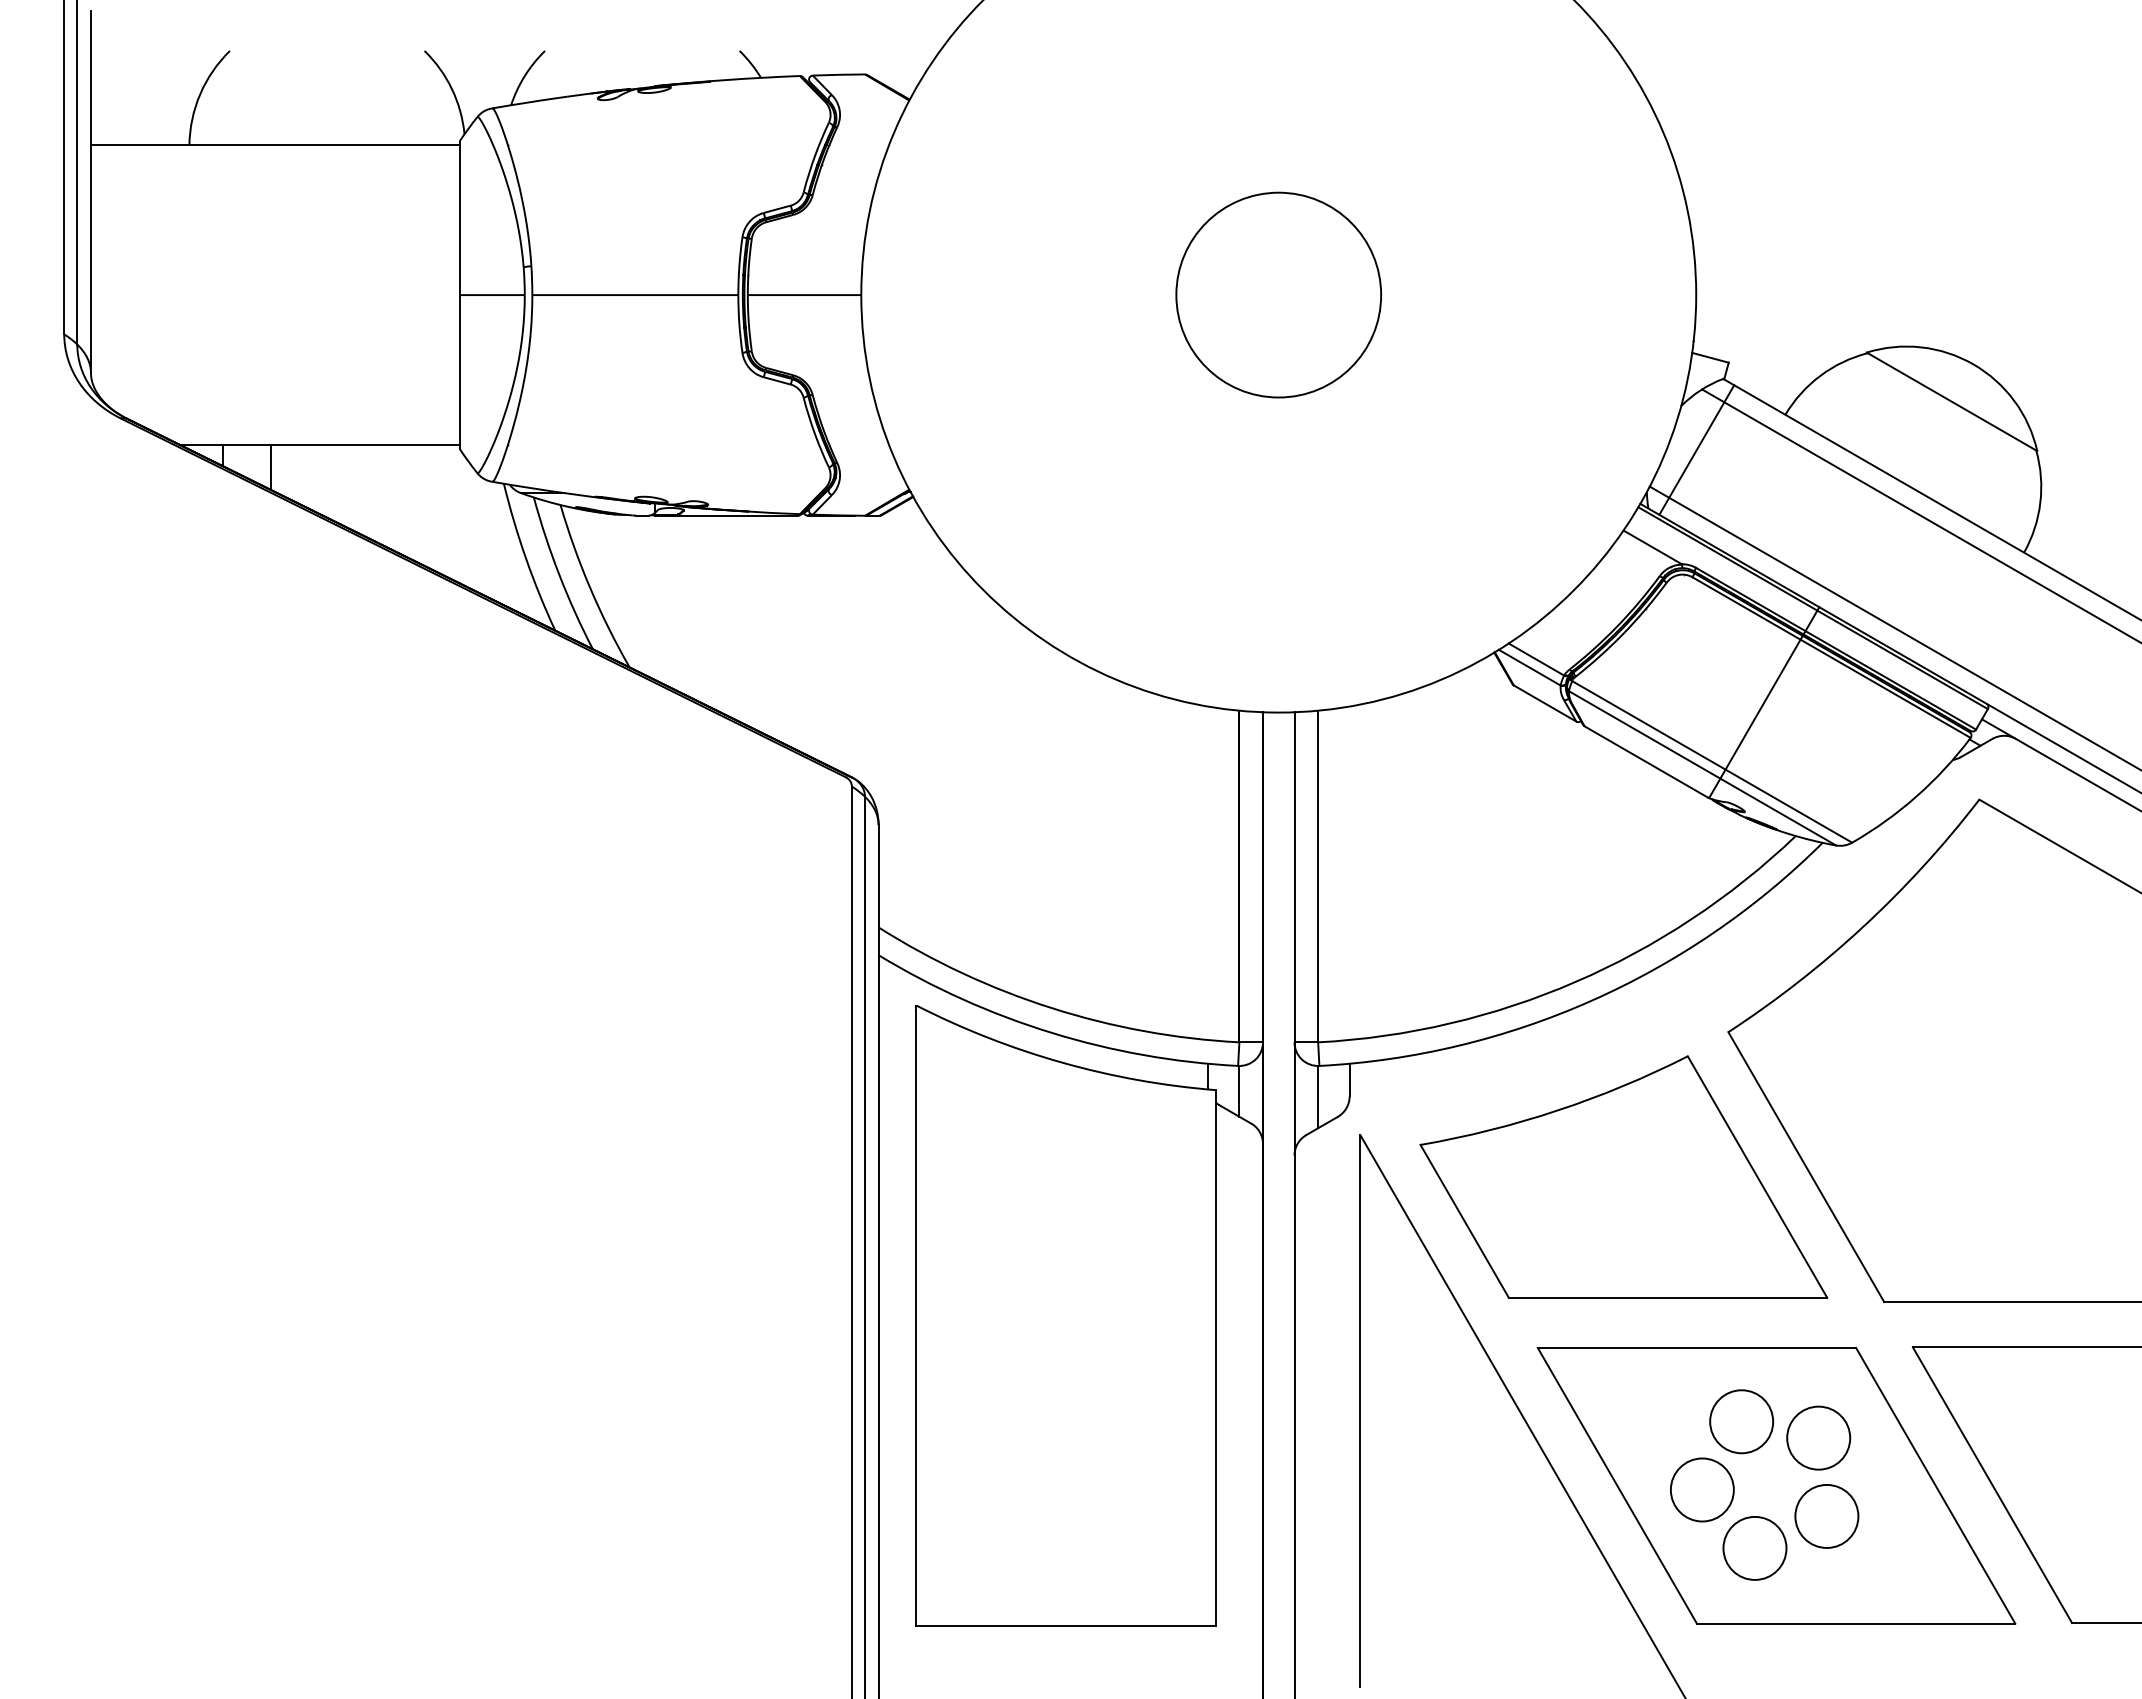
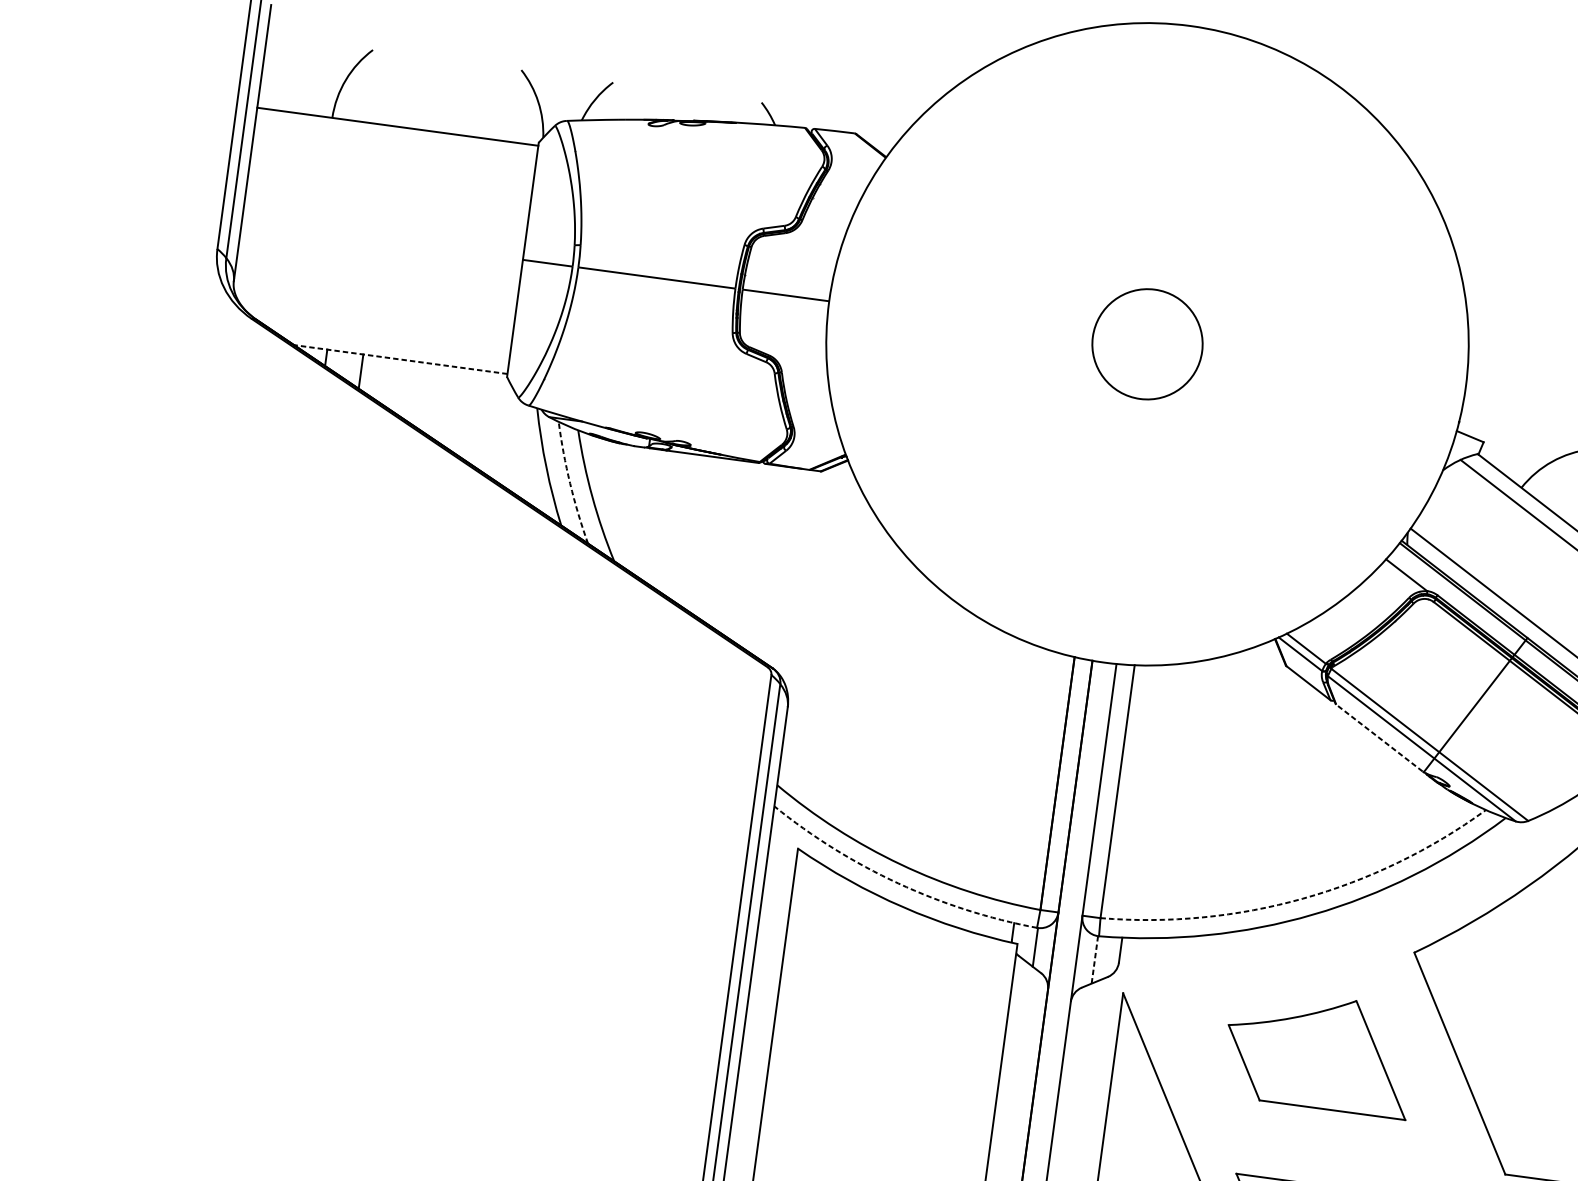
circle: (1278, 294) -> (1147, 343), size x0.7
line: (319, 444) -> (400, 359), solid -> dashed
line: (1696, 449) -> (1450, 505), removed
arc: (559, 574) -> (570, 483), solid -> dashed
line: (1646, 761) -> (1379, 737), solid -> dashed
arc: (1575, 982) -> (1302, 899), solid -> dashed
arc: (1051, 1032) -> (898, 883), solid -> dashed
line: (1318, 1097) -> (1095, 960), solid -> dashed
part: (1623, 1176) -> (1319, 1051), size x0.6

